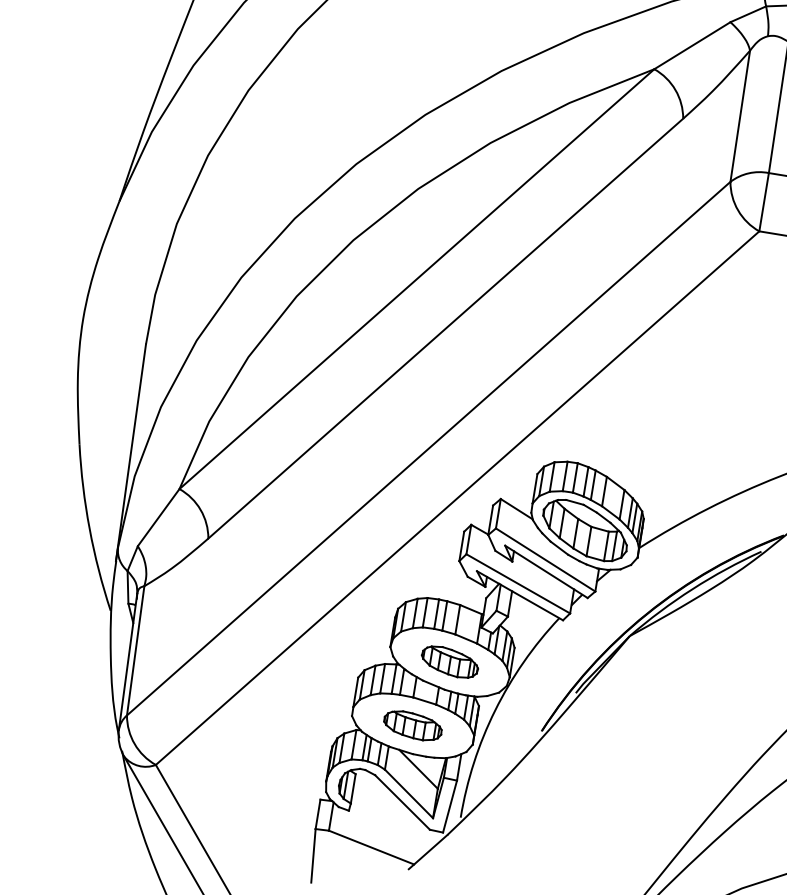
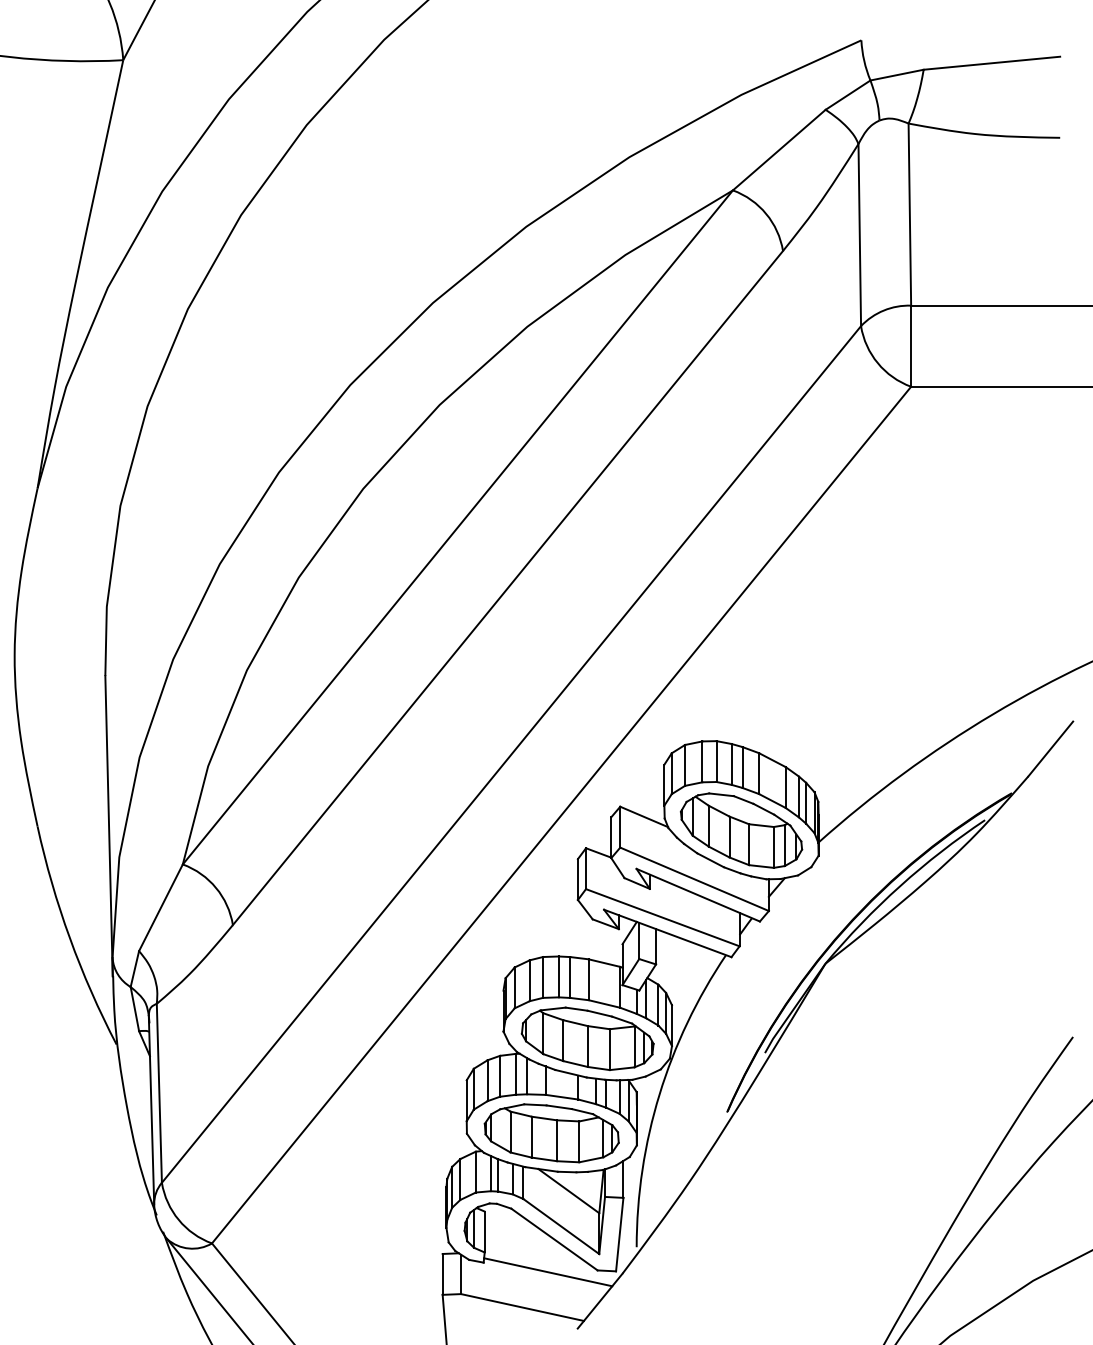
part: (449, 661) -> (587, 1038), size x1.67
part: (412, 725) -> (551, 1133), size x1.67
line: (394, 825) -> (548, 1272), added

